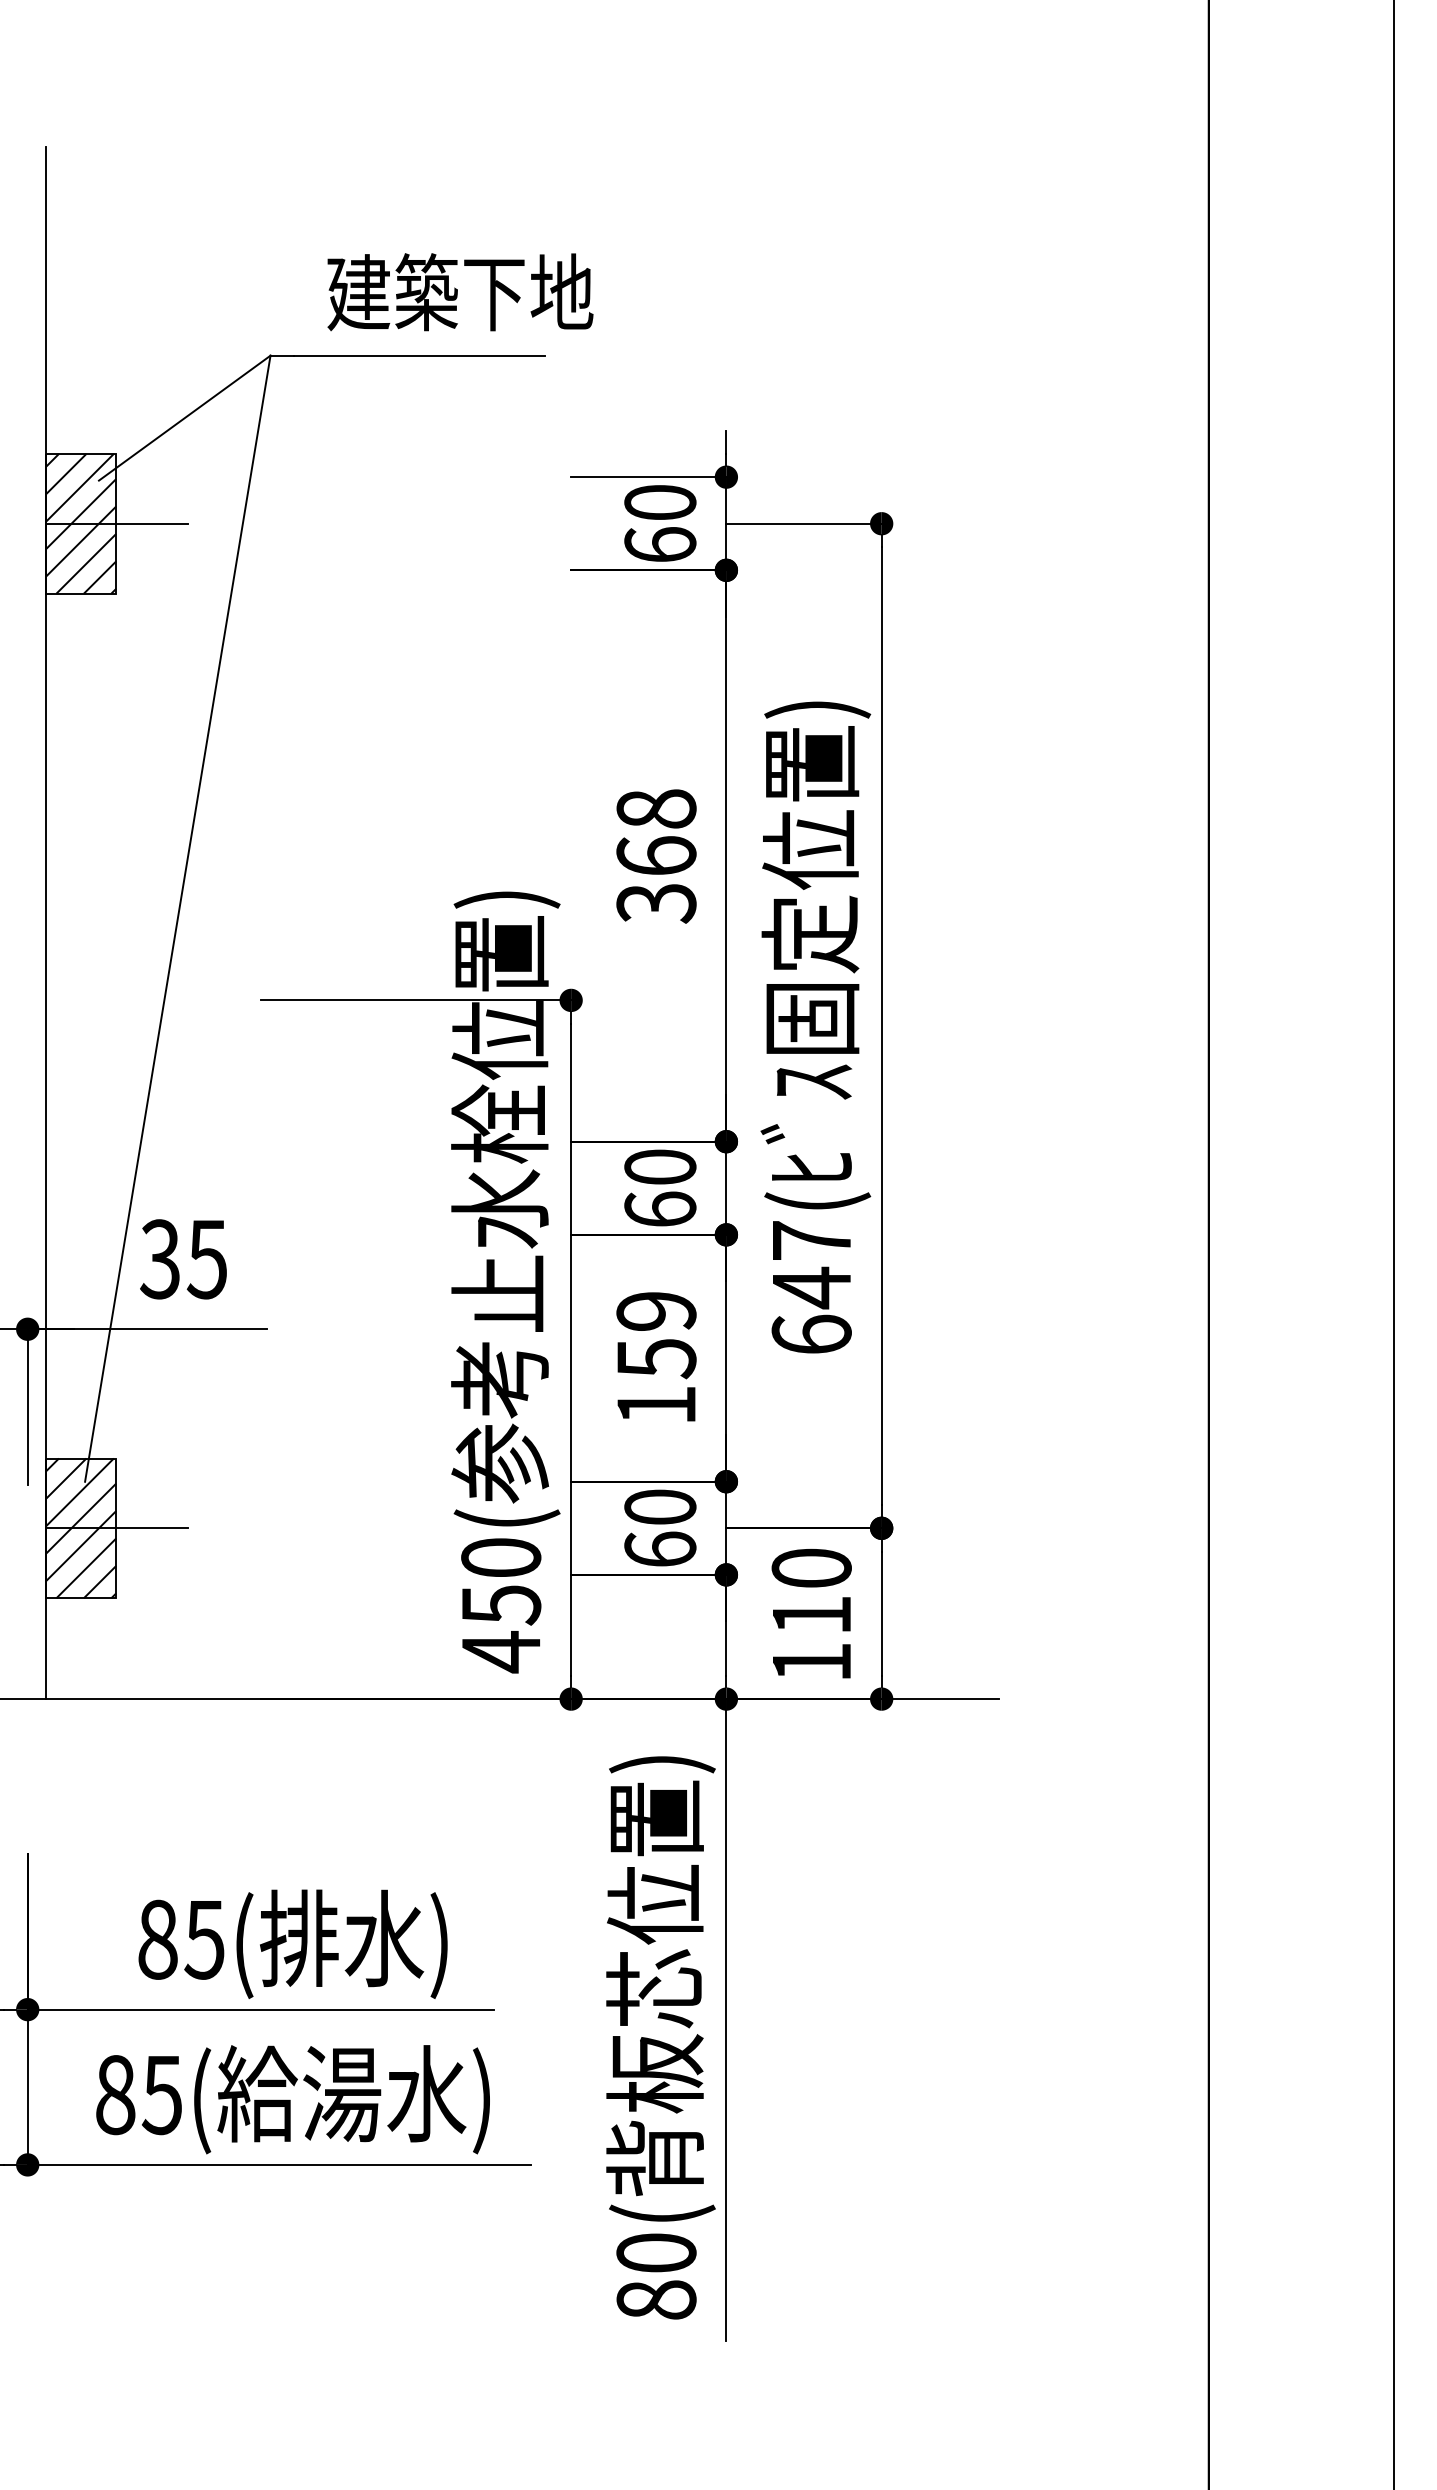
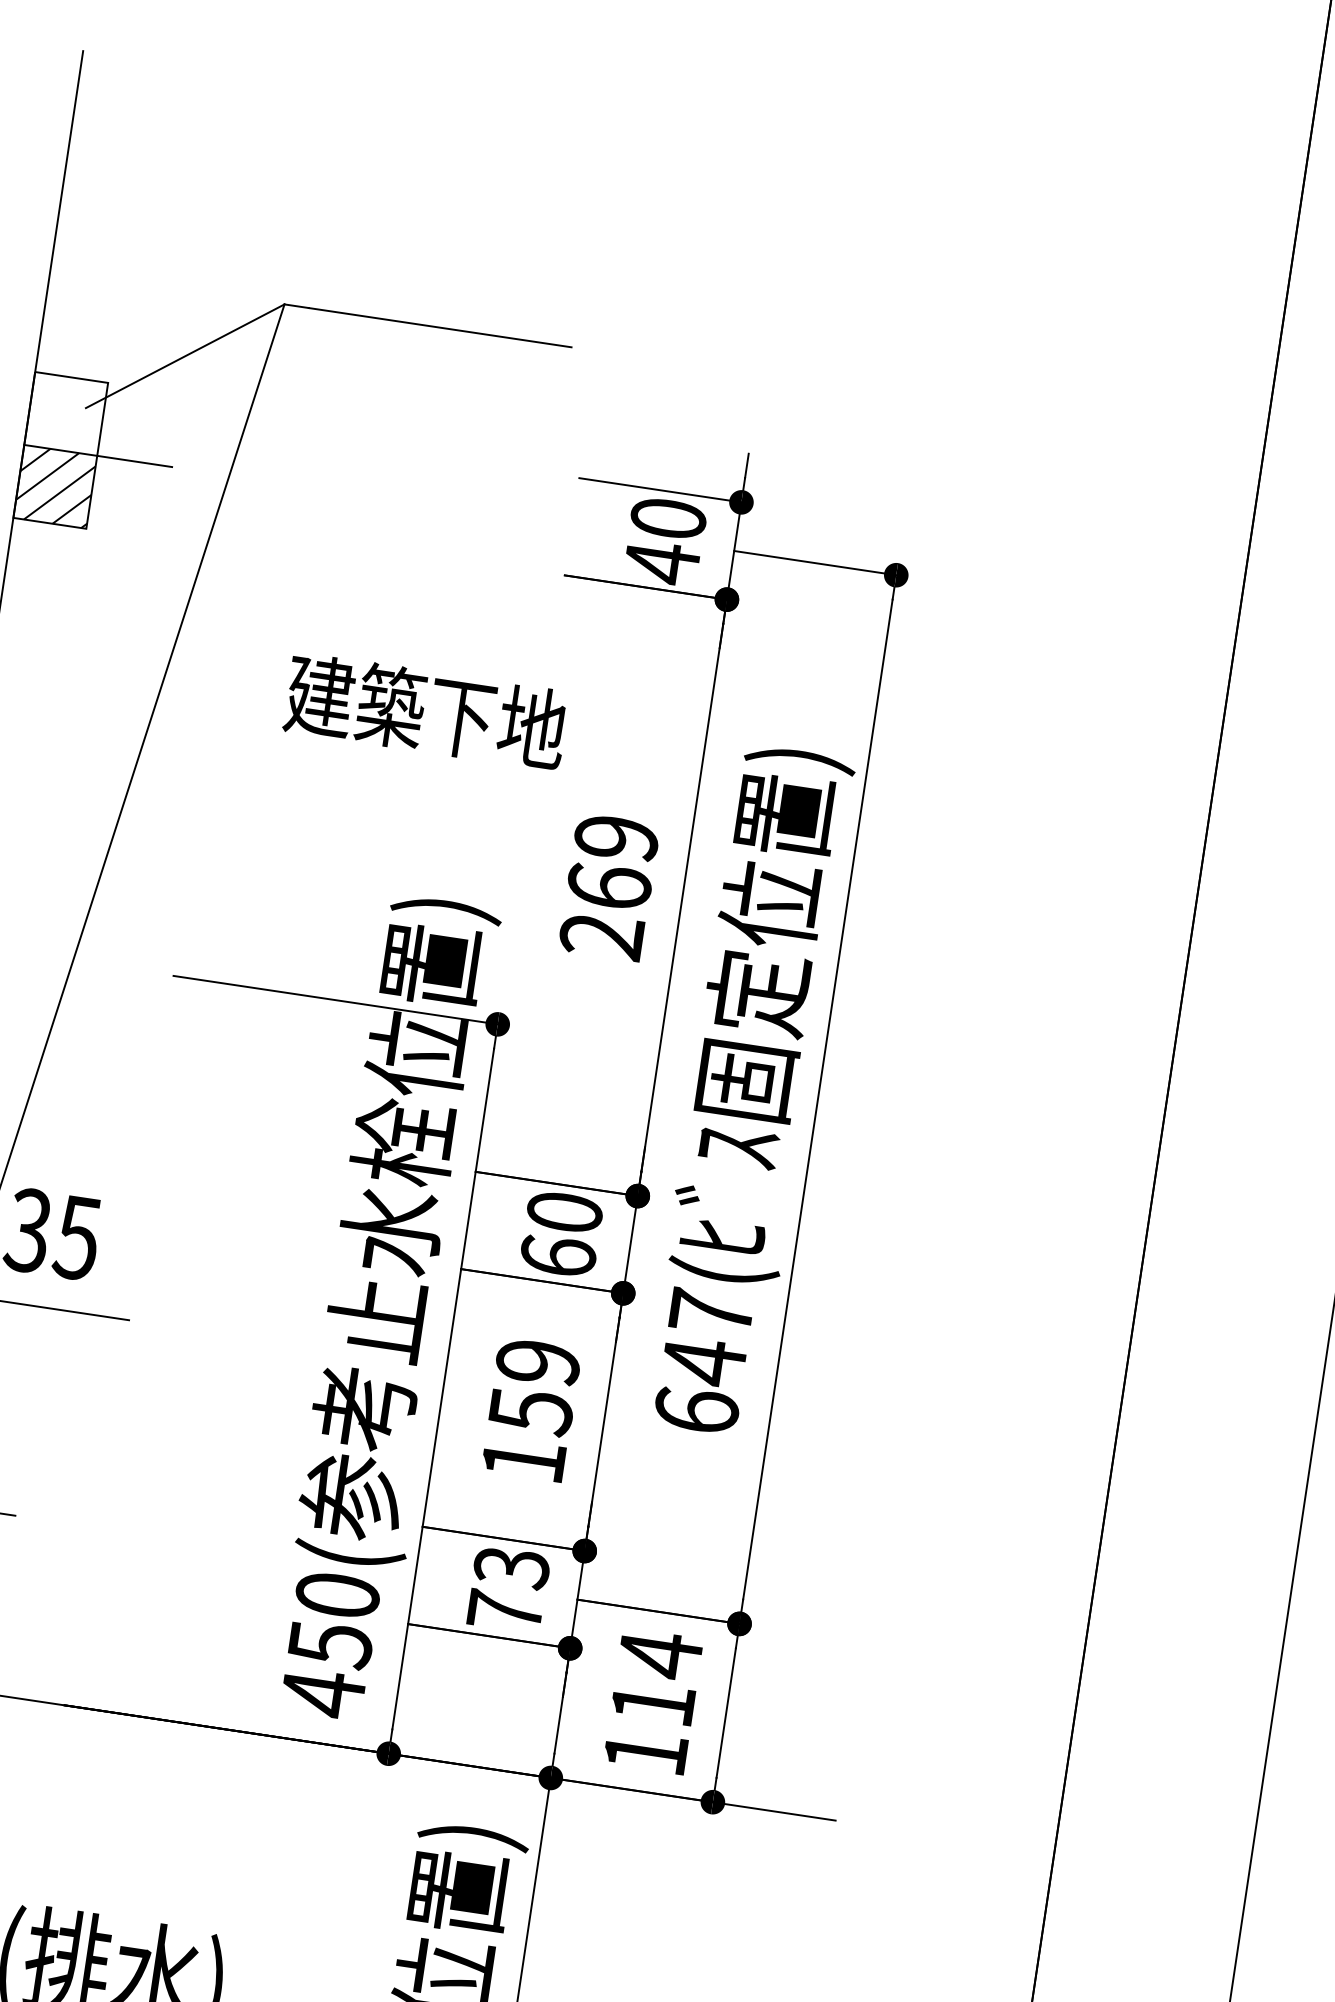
text: (460, 292) -> (426, 711), moved
hatch: (81, 488) -> (66, 413), removed
text: (660, 545) -> (661, 563), 60 -> 40
text: (656, 856) -> (609, 887), 368 -> 269
text: (660, 1527) -> (508, 1588), 60 -> 73
text: (811, 1568) -> (660, 1654), 110 -> 114

